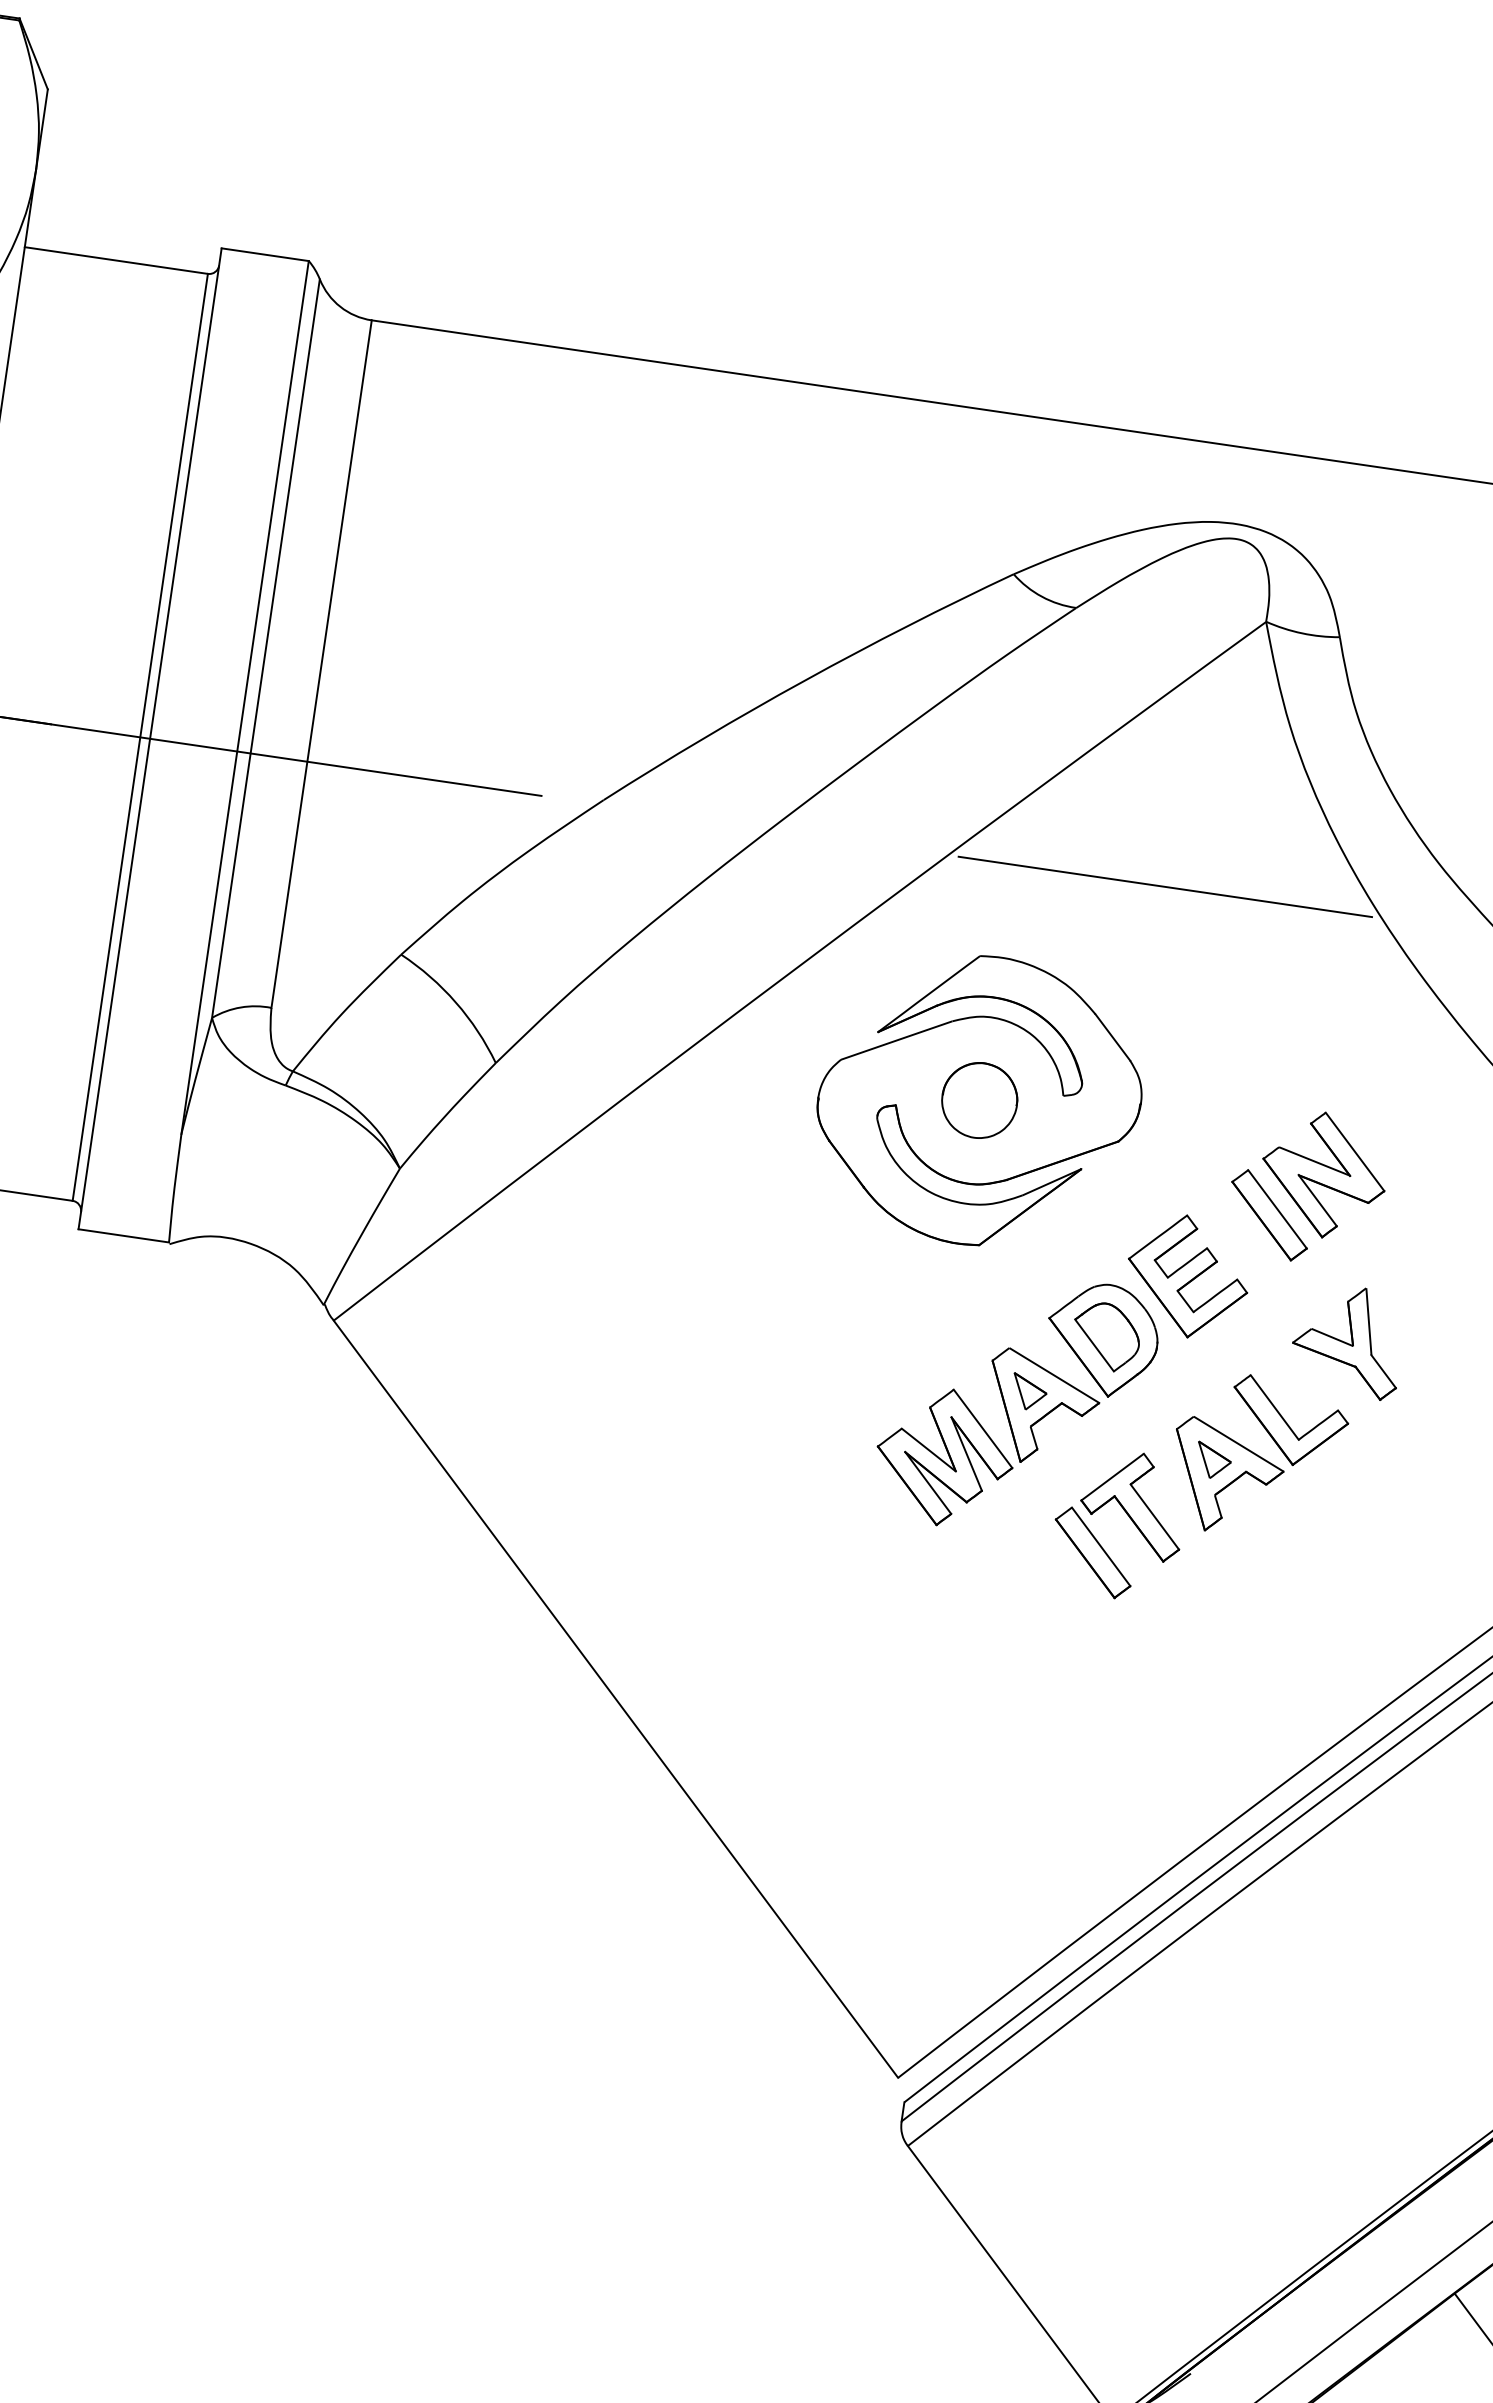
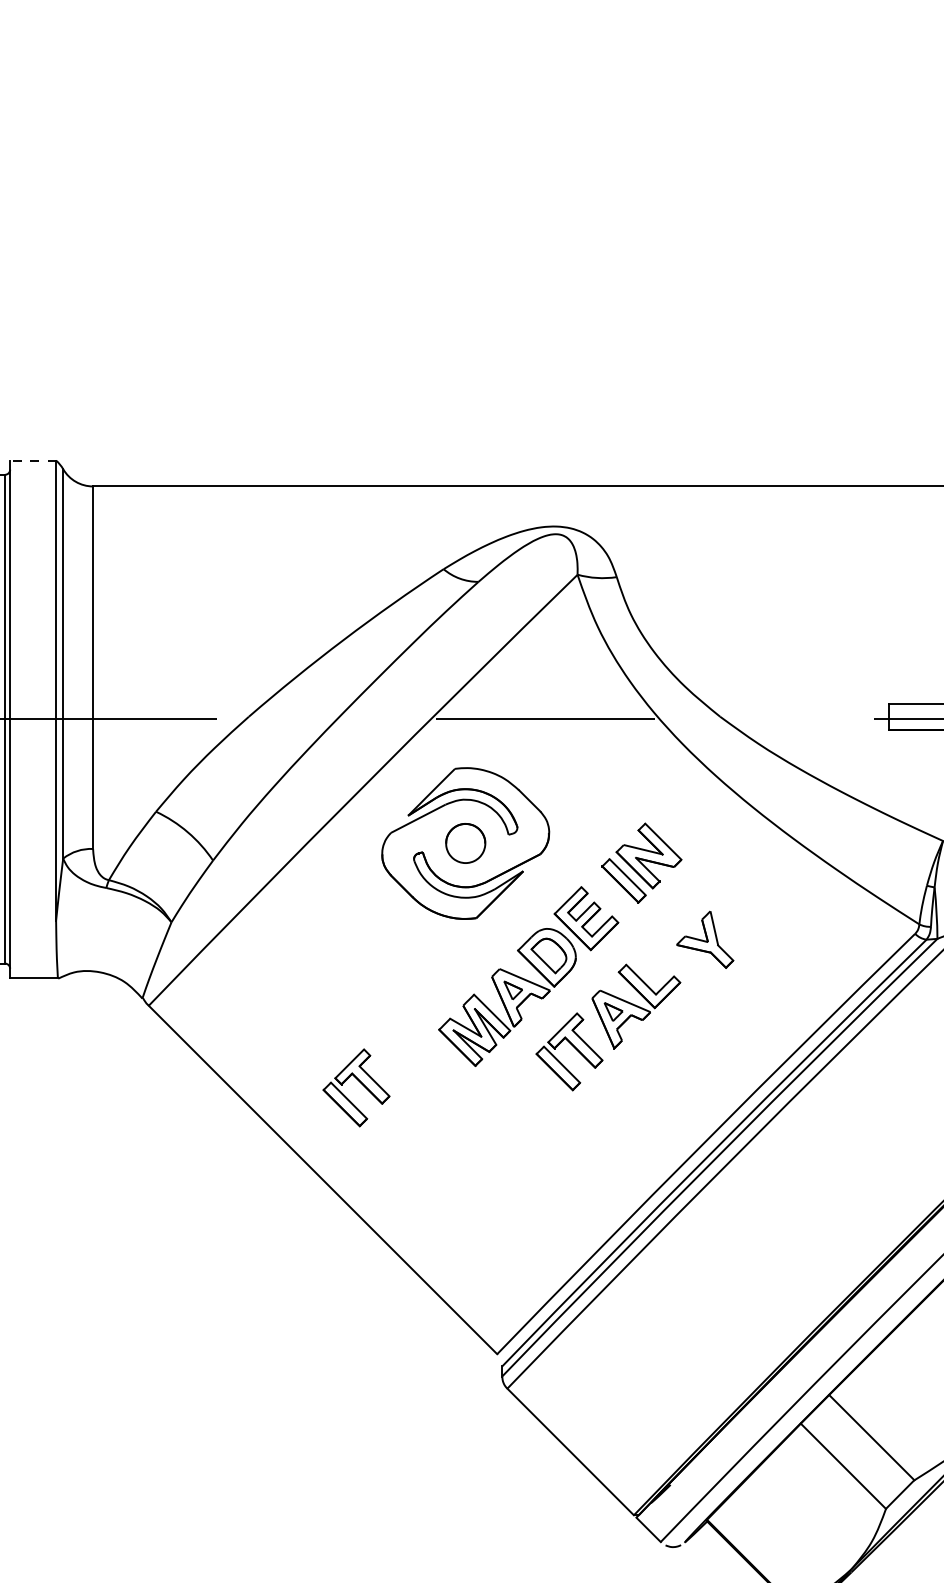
line: (265, 254) -> (33, 460), solid -> dashed
part: (1349, 1340) -> (705, 939), moved
part: (705, 1533) -> (356, 1087), added

